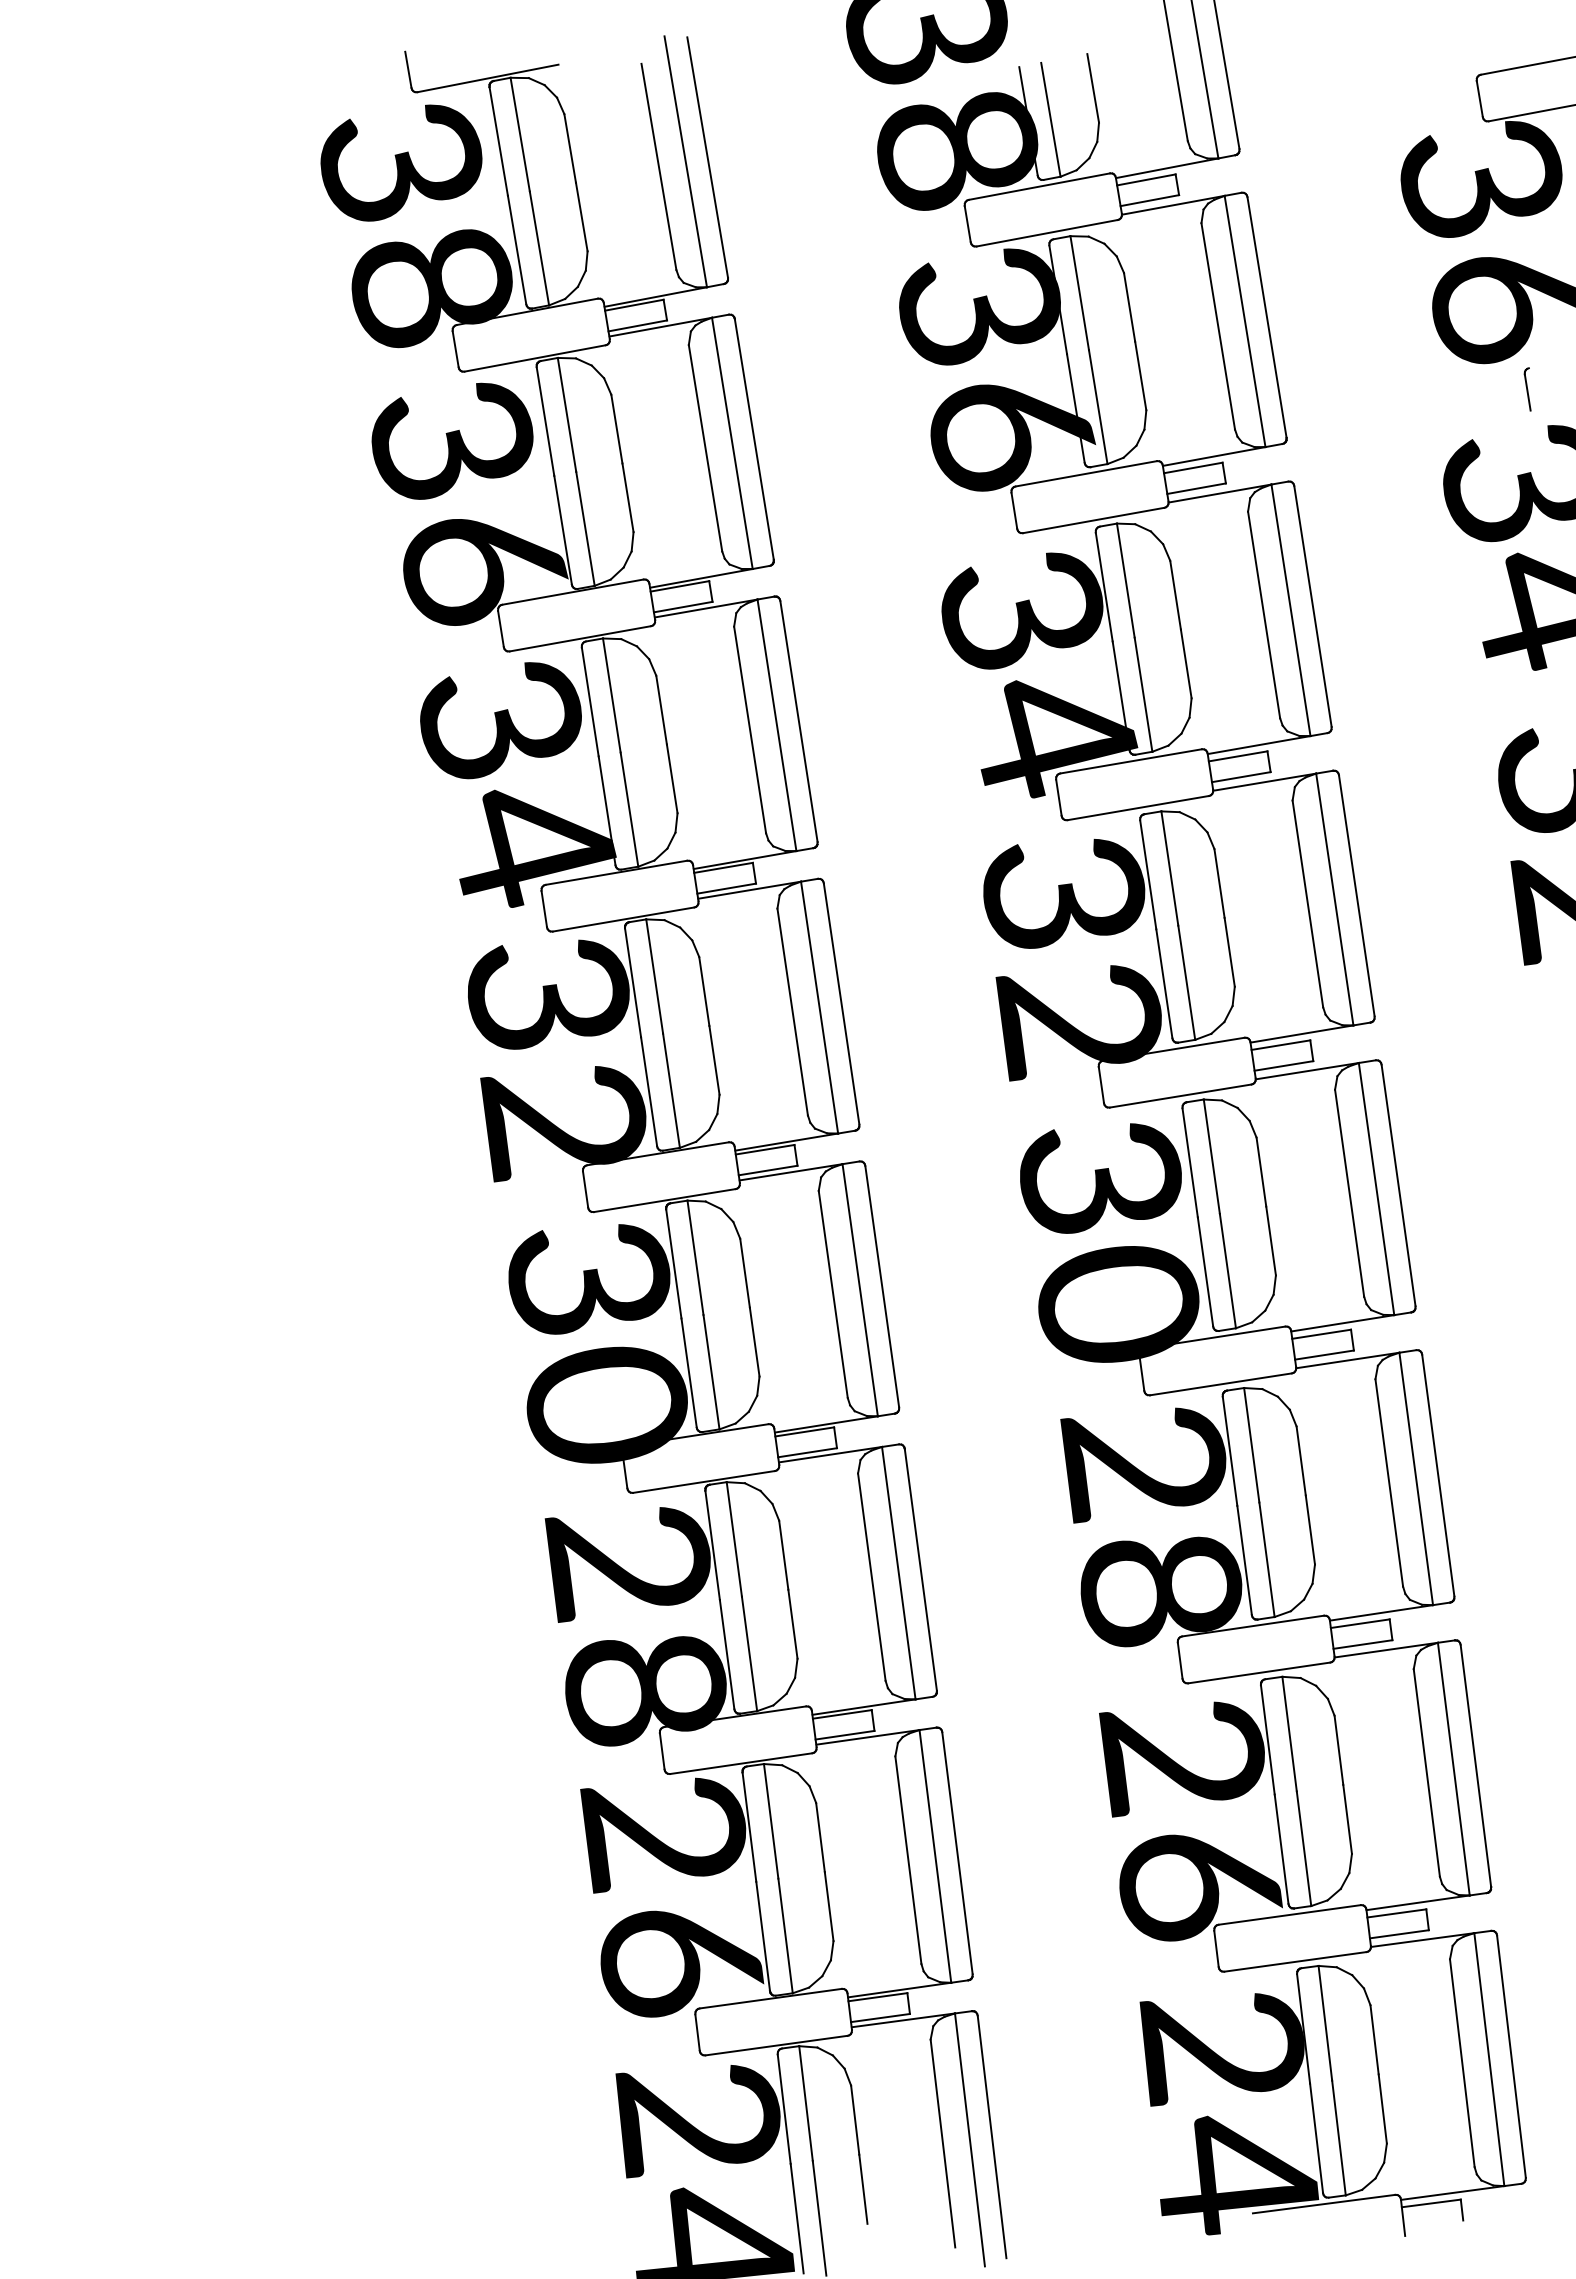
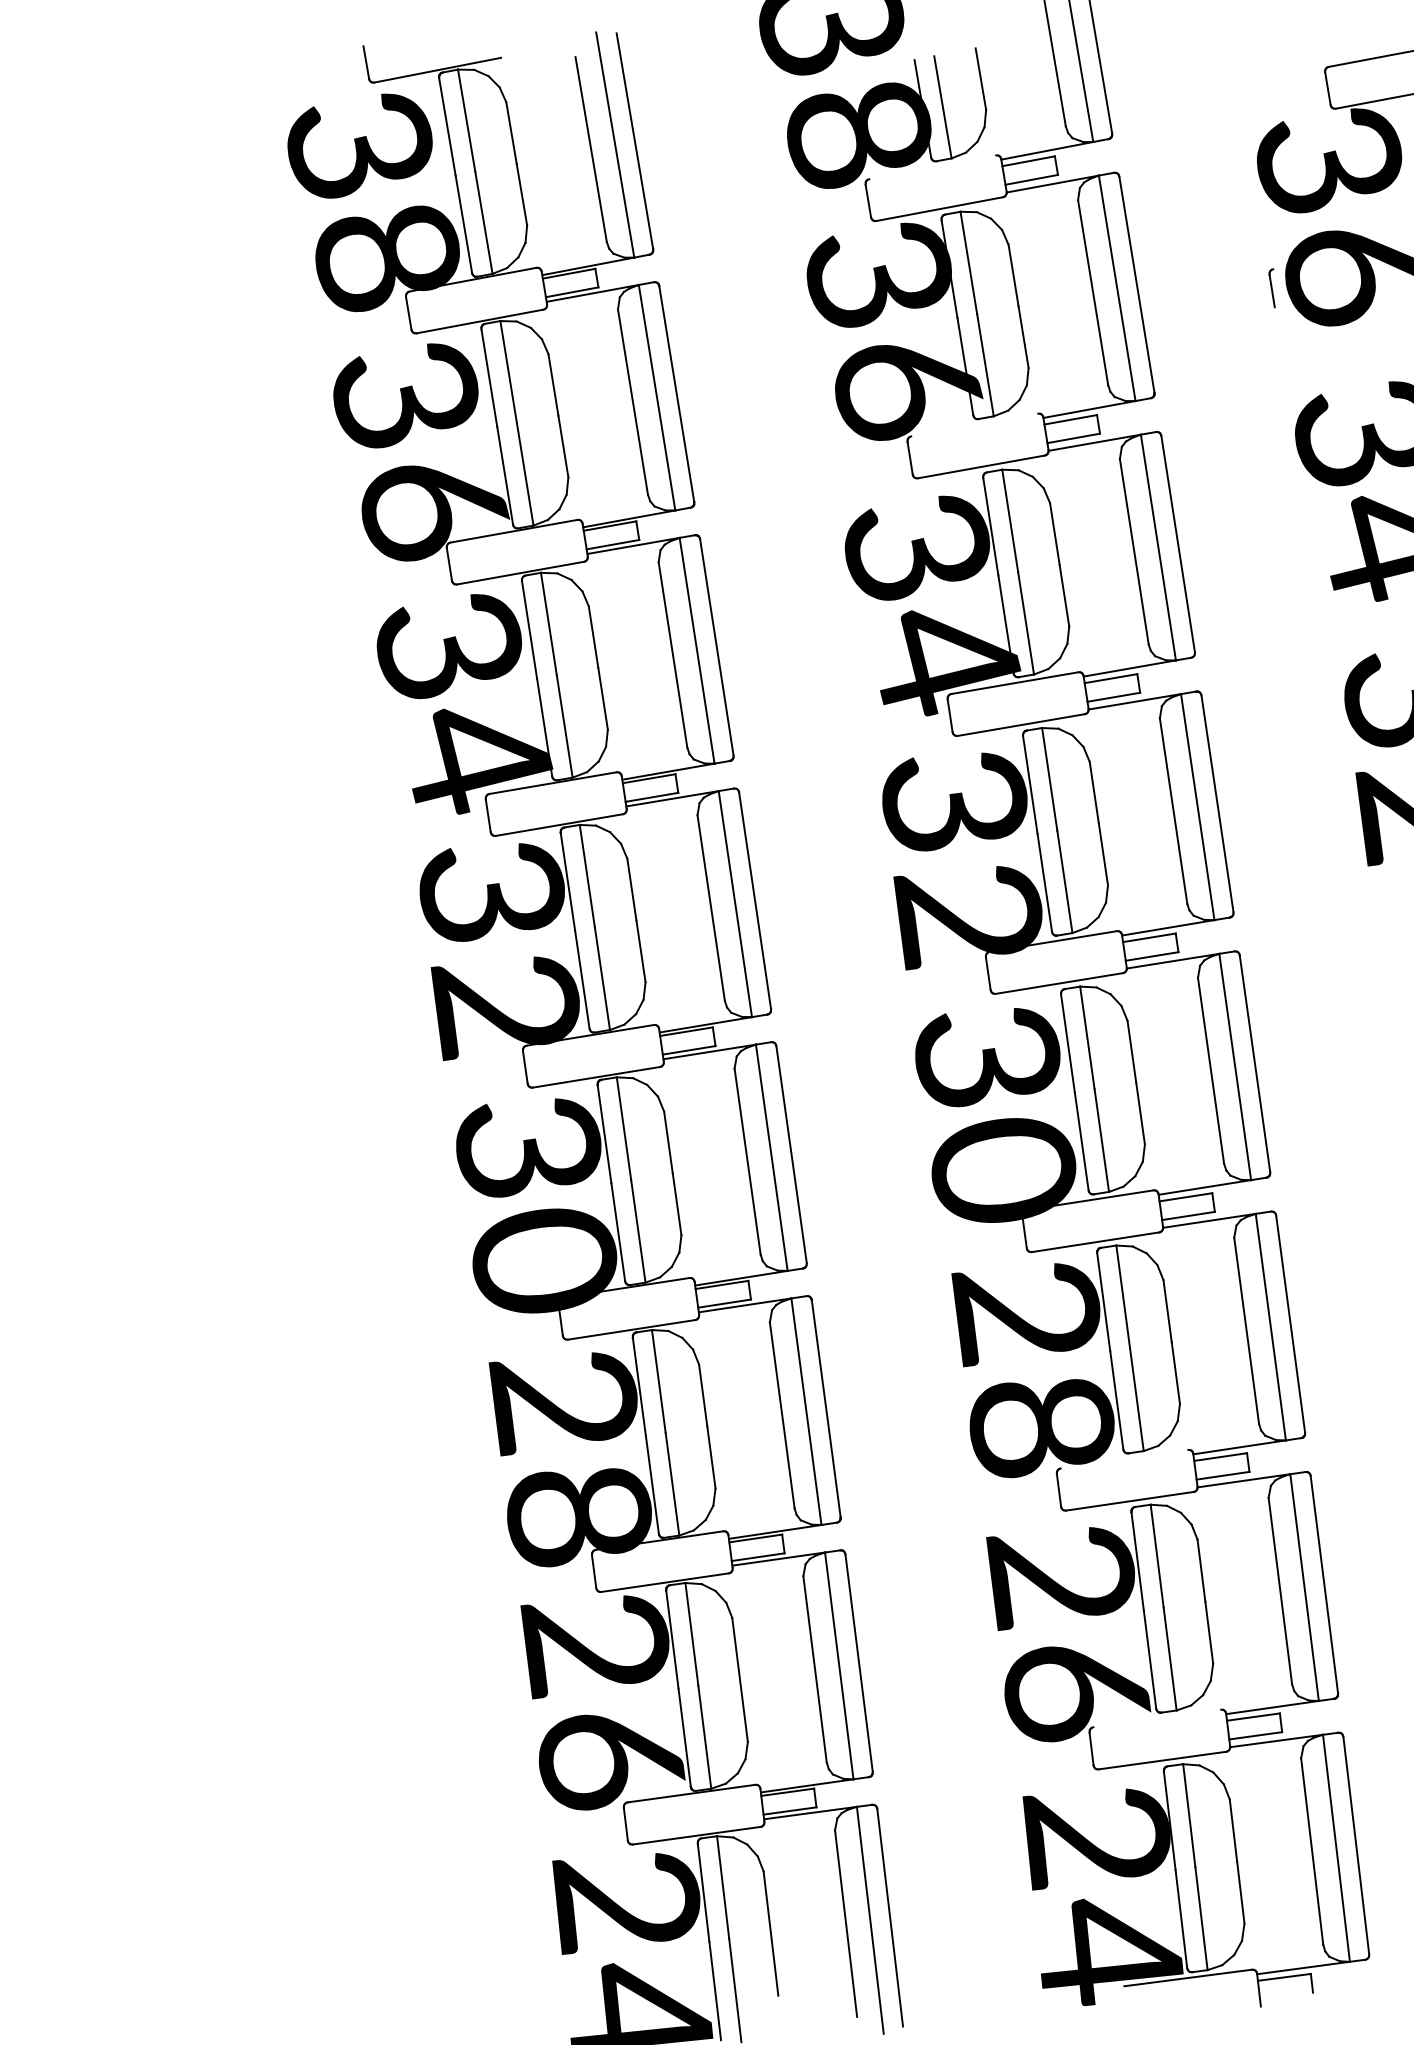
line: (1039, 186) -> (932, 167), removed
part: (1527, 389) -> (1271, 288), moved
line: (1086, 473) -> (974, 424), removed
line: (1253, 1625) -> (1124, 1458), removed
line: (1289, 1914) -> (1157, 1718), removed

